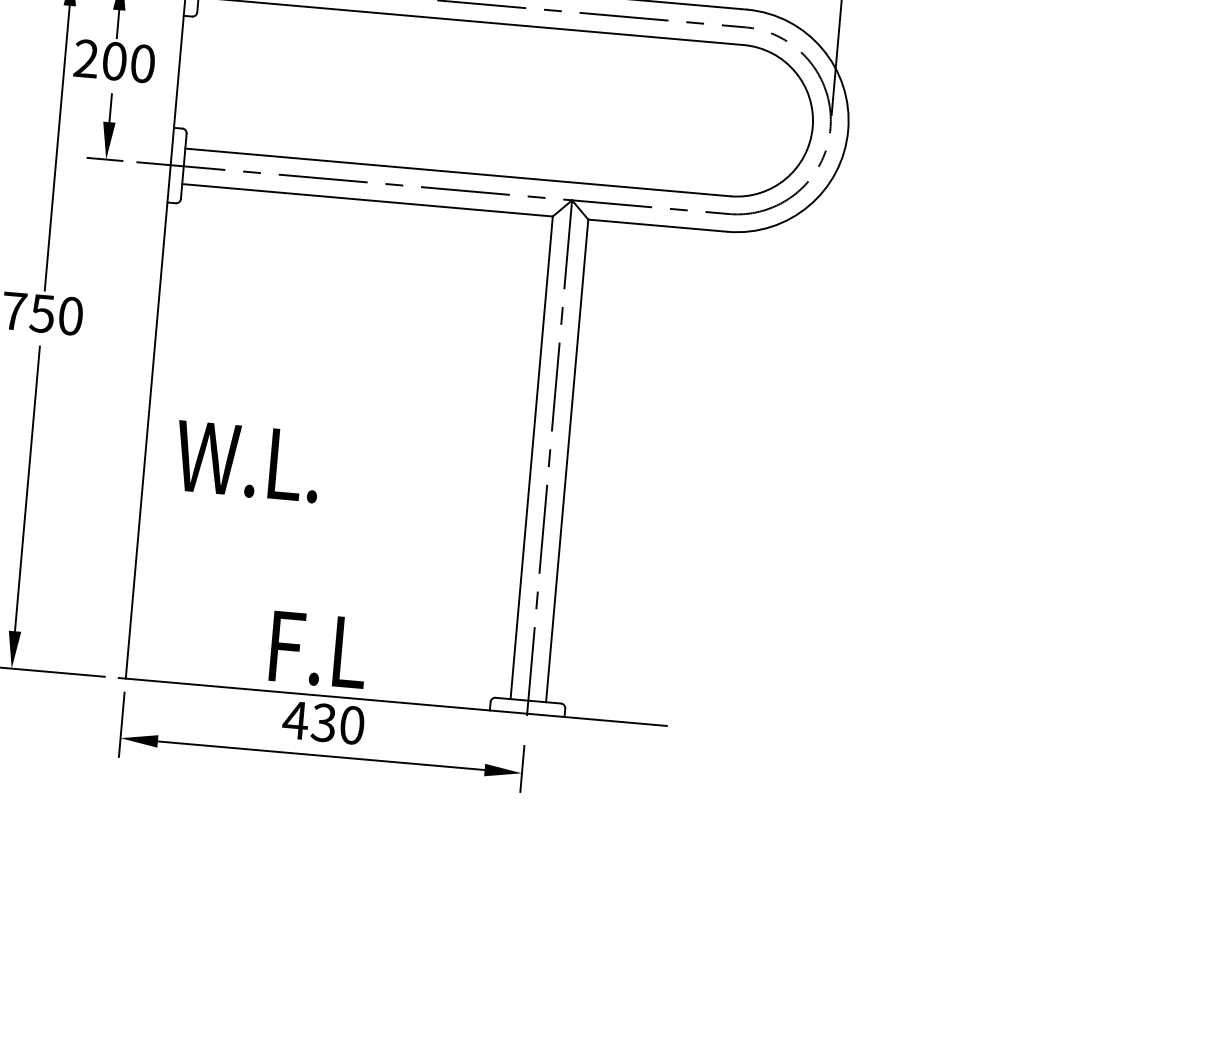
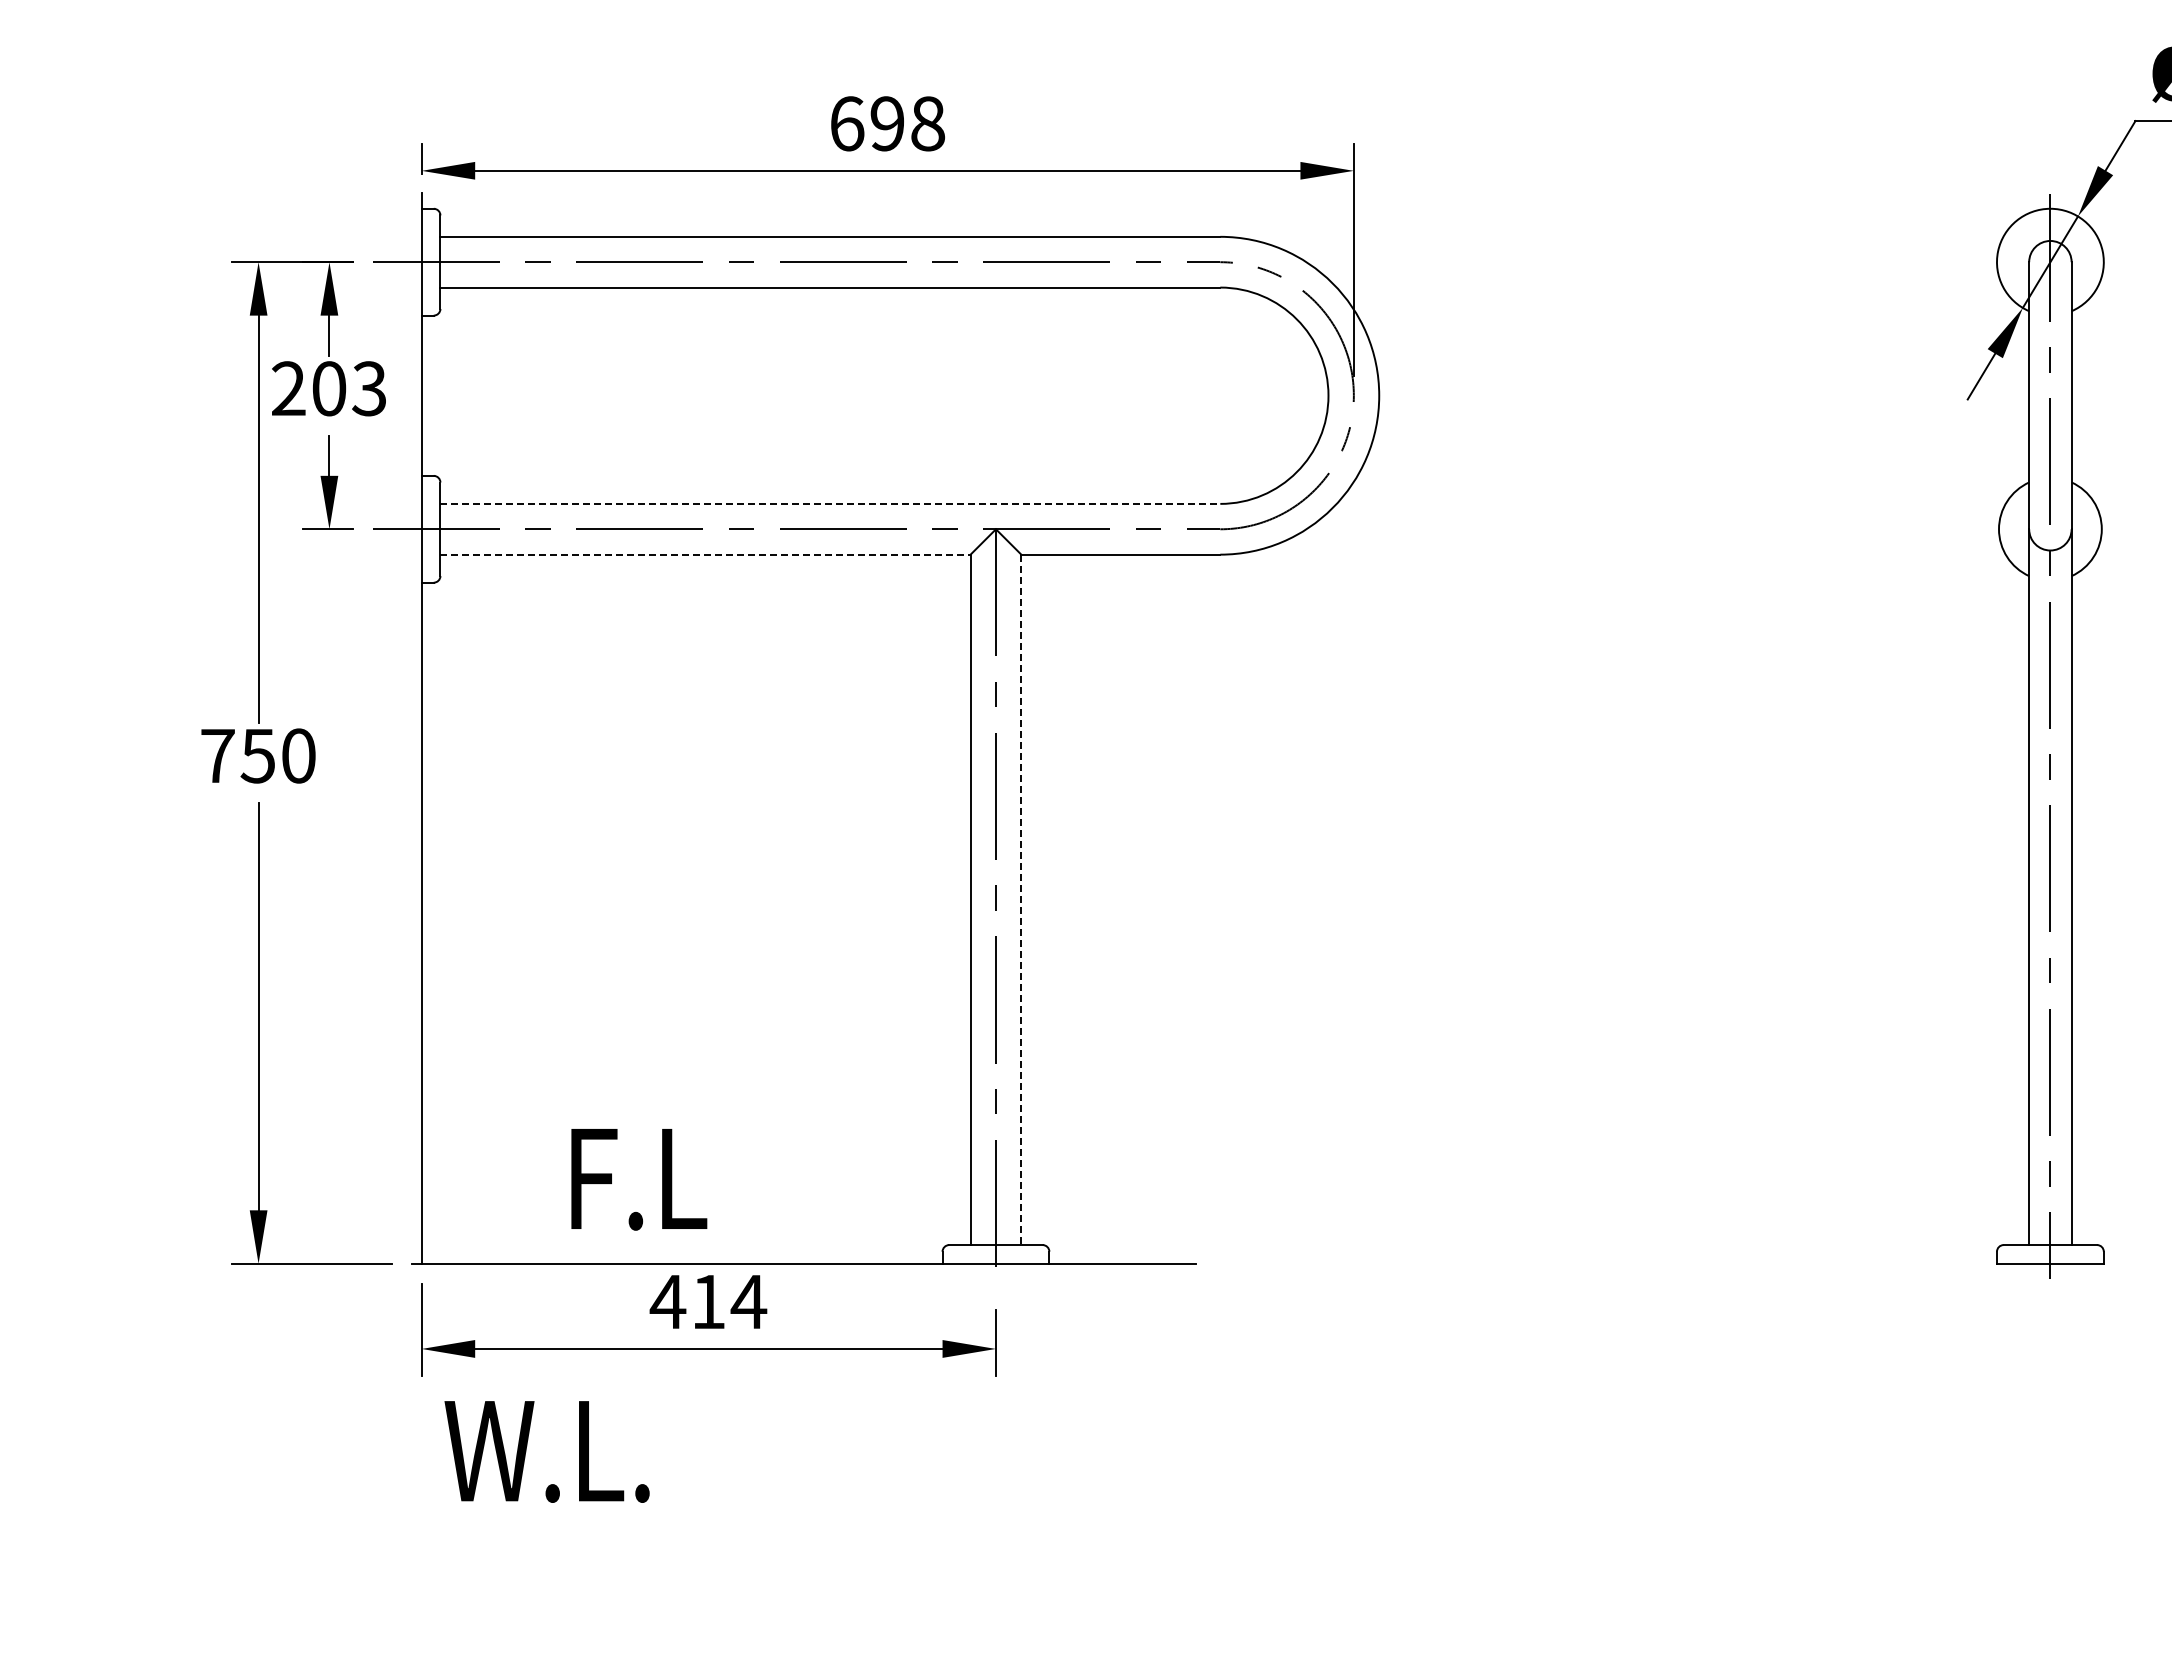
text: (142, 63) -> (369, 388), 200 -> 203
line: (458, 172) -> (830, 503), solid -> dashed
line: (368, 200) -> (706, 554), solid -> dashed
text: (247, 461) -> (546, 1451), moved
line: (567, 461) -> (1021, 900), solid -> dashed
text: (318, 650) -> (639, 1179), moved
text: (338, 723) -> (729, 1301), 430 -> 414

